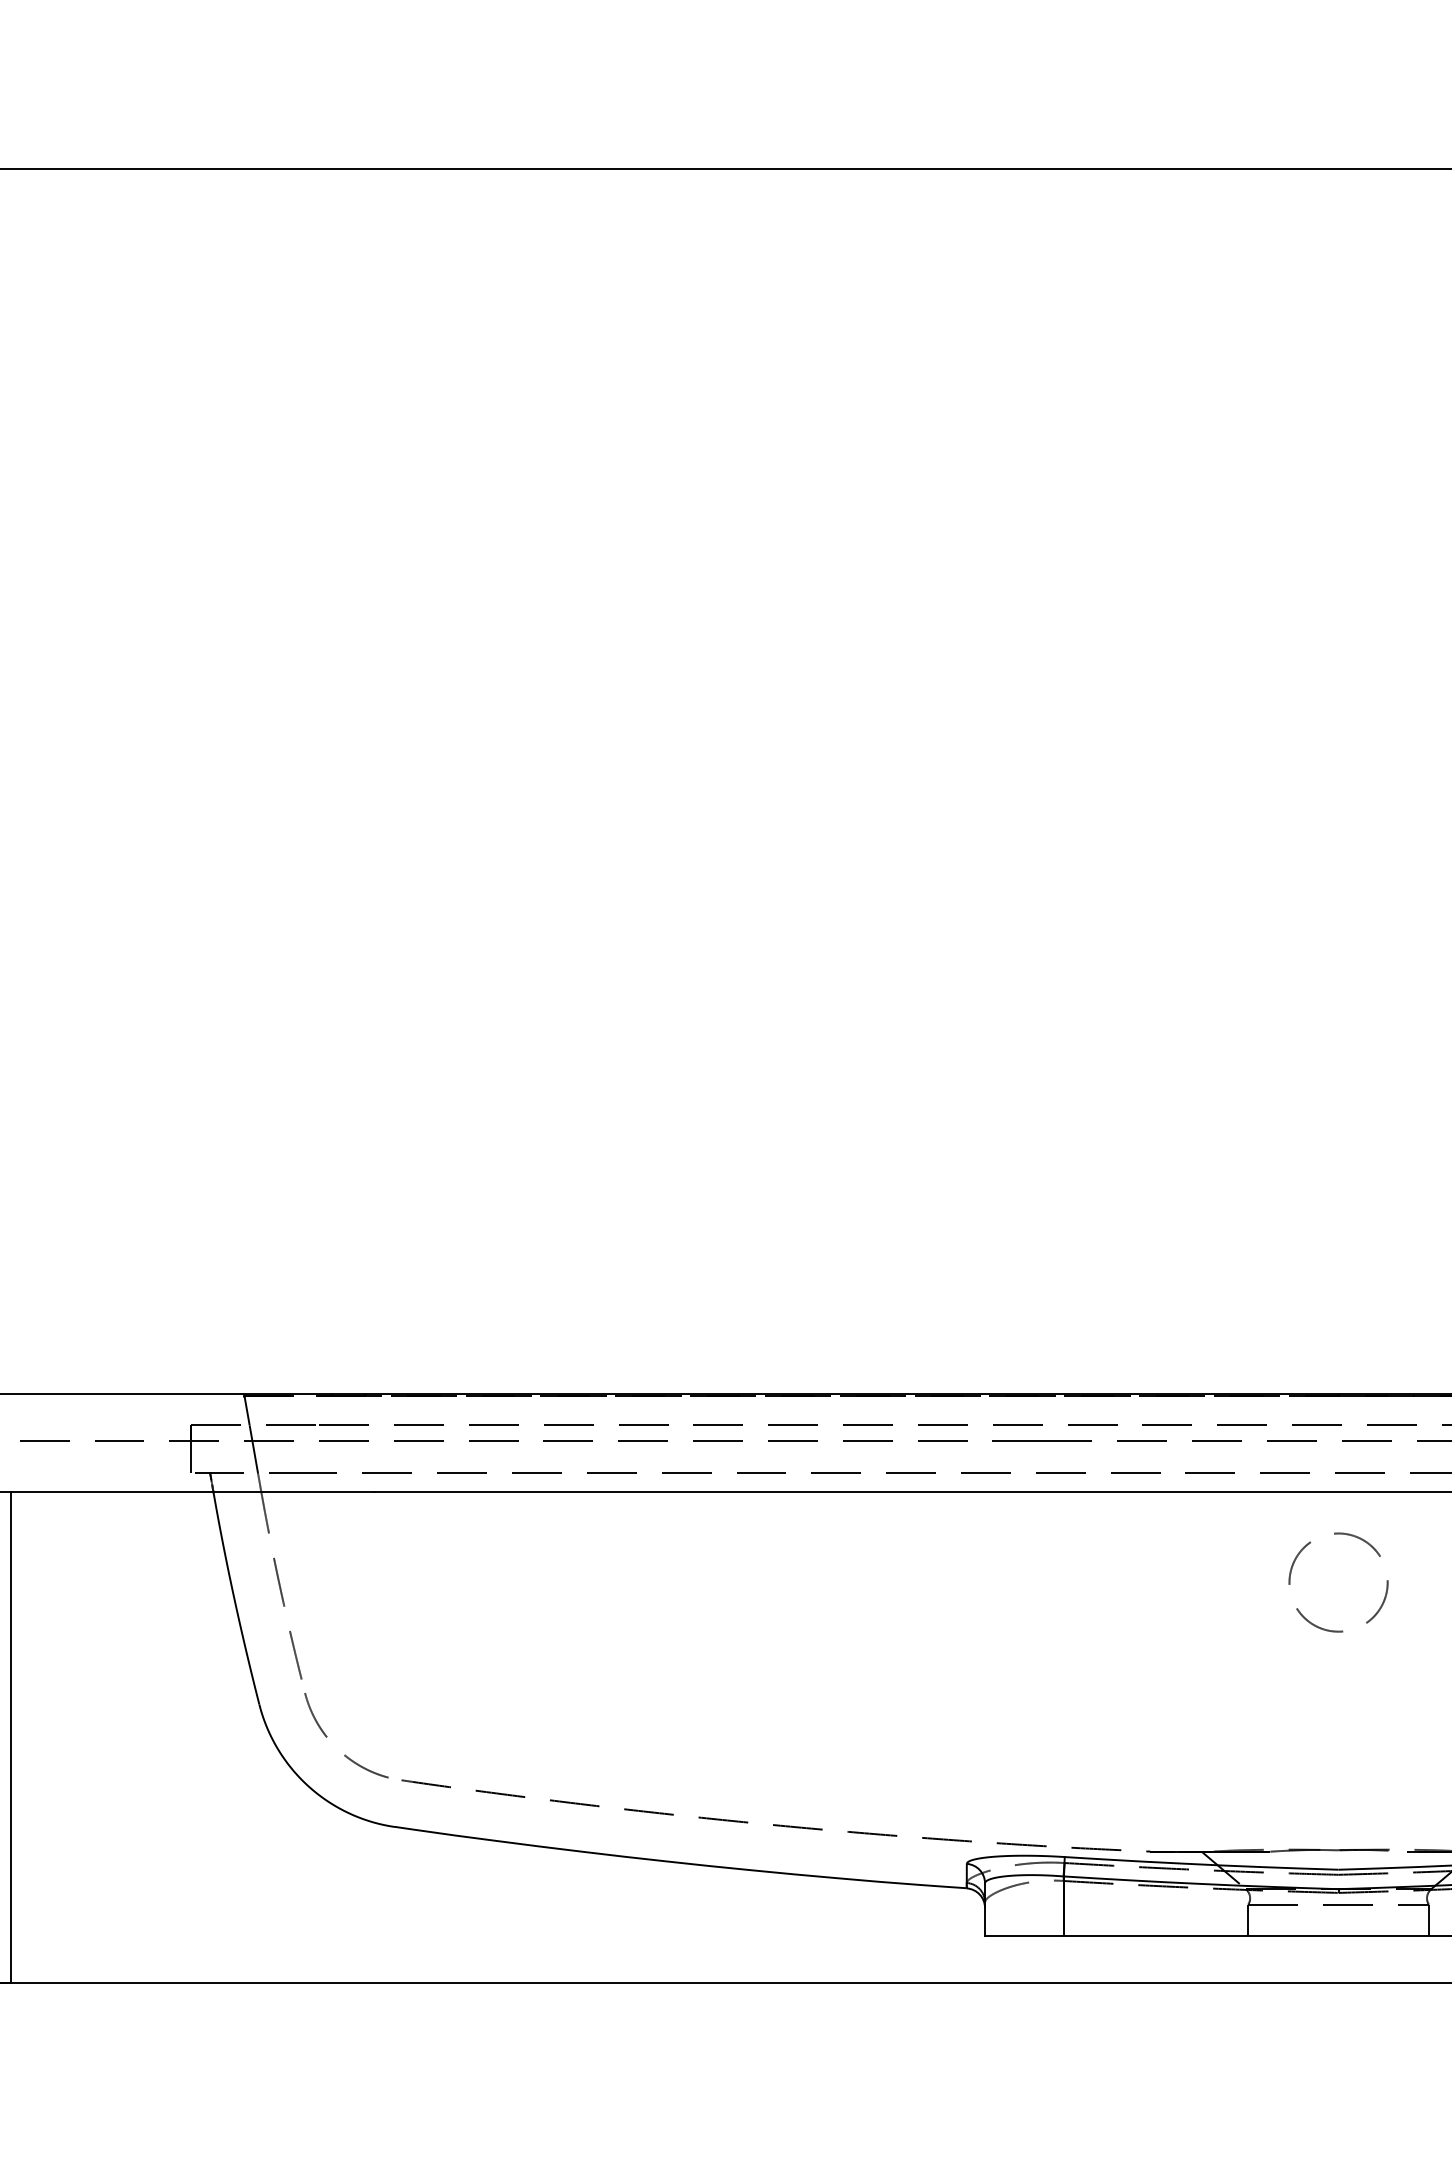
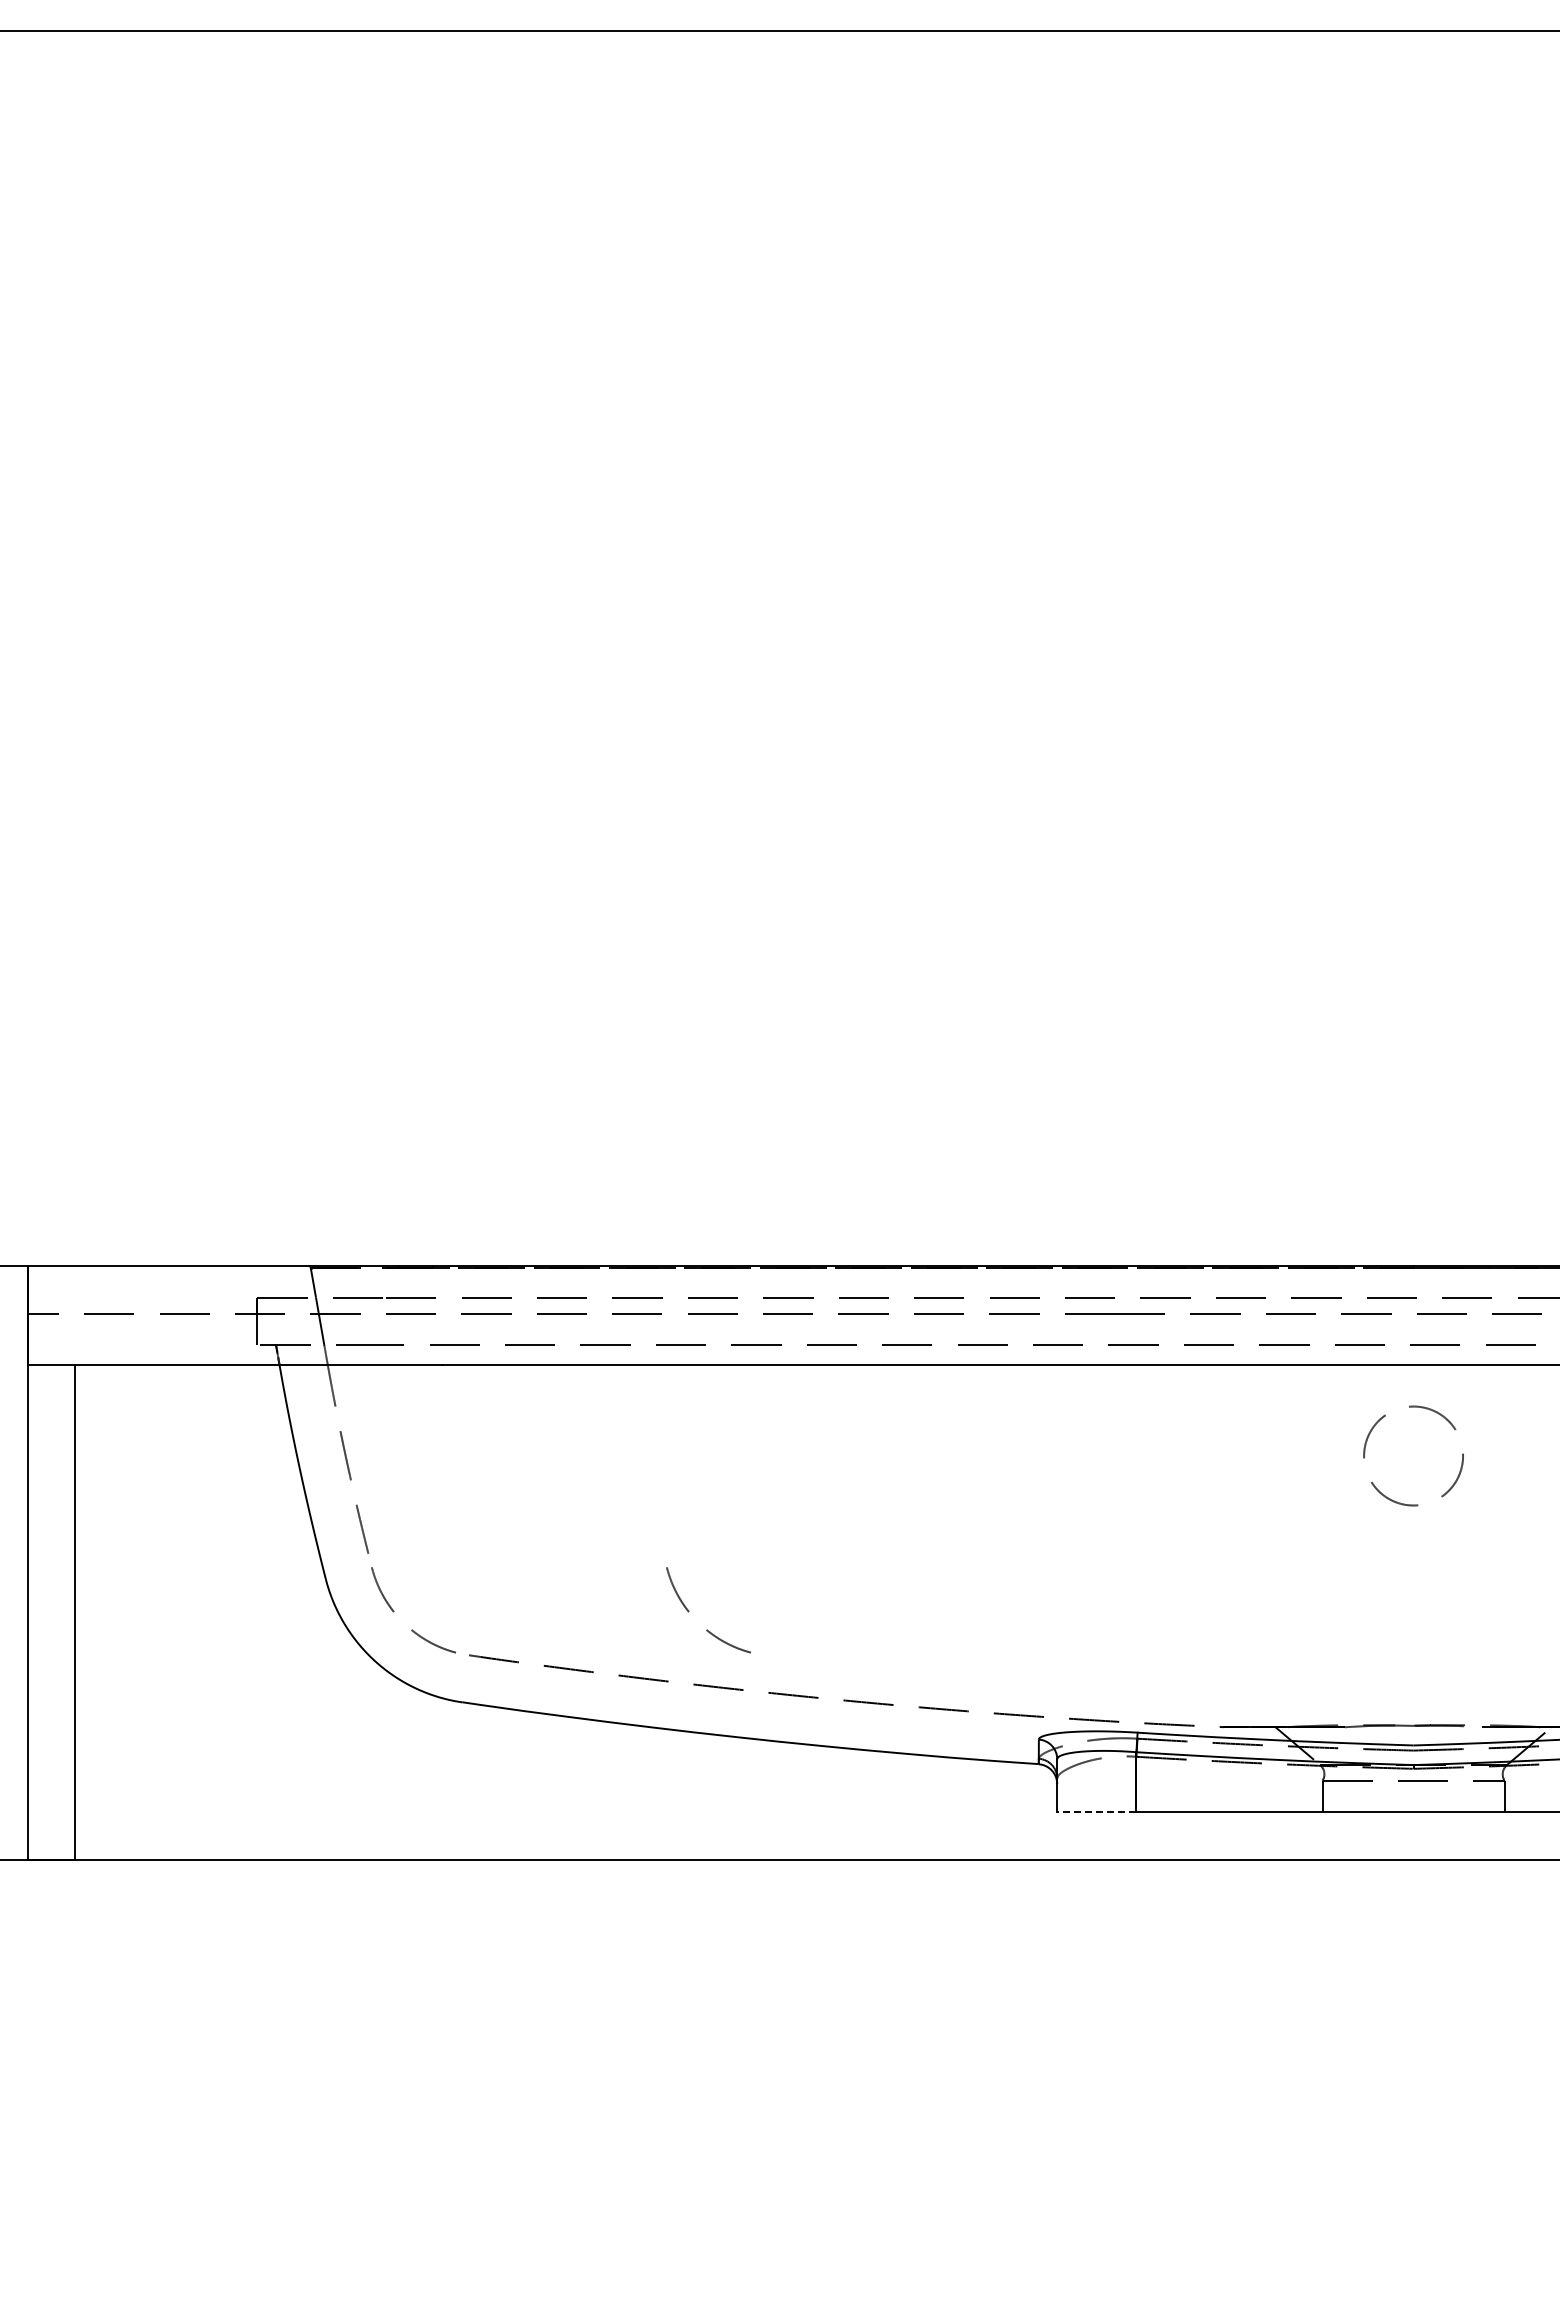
curve: (620, 1736) -> (689, 1611), added
line: (1024, 1936) -> (1096, 1812), solid -> dashed

